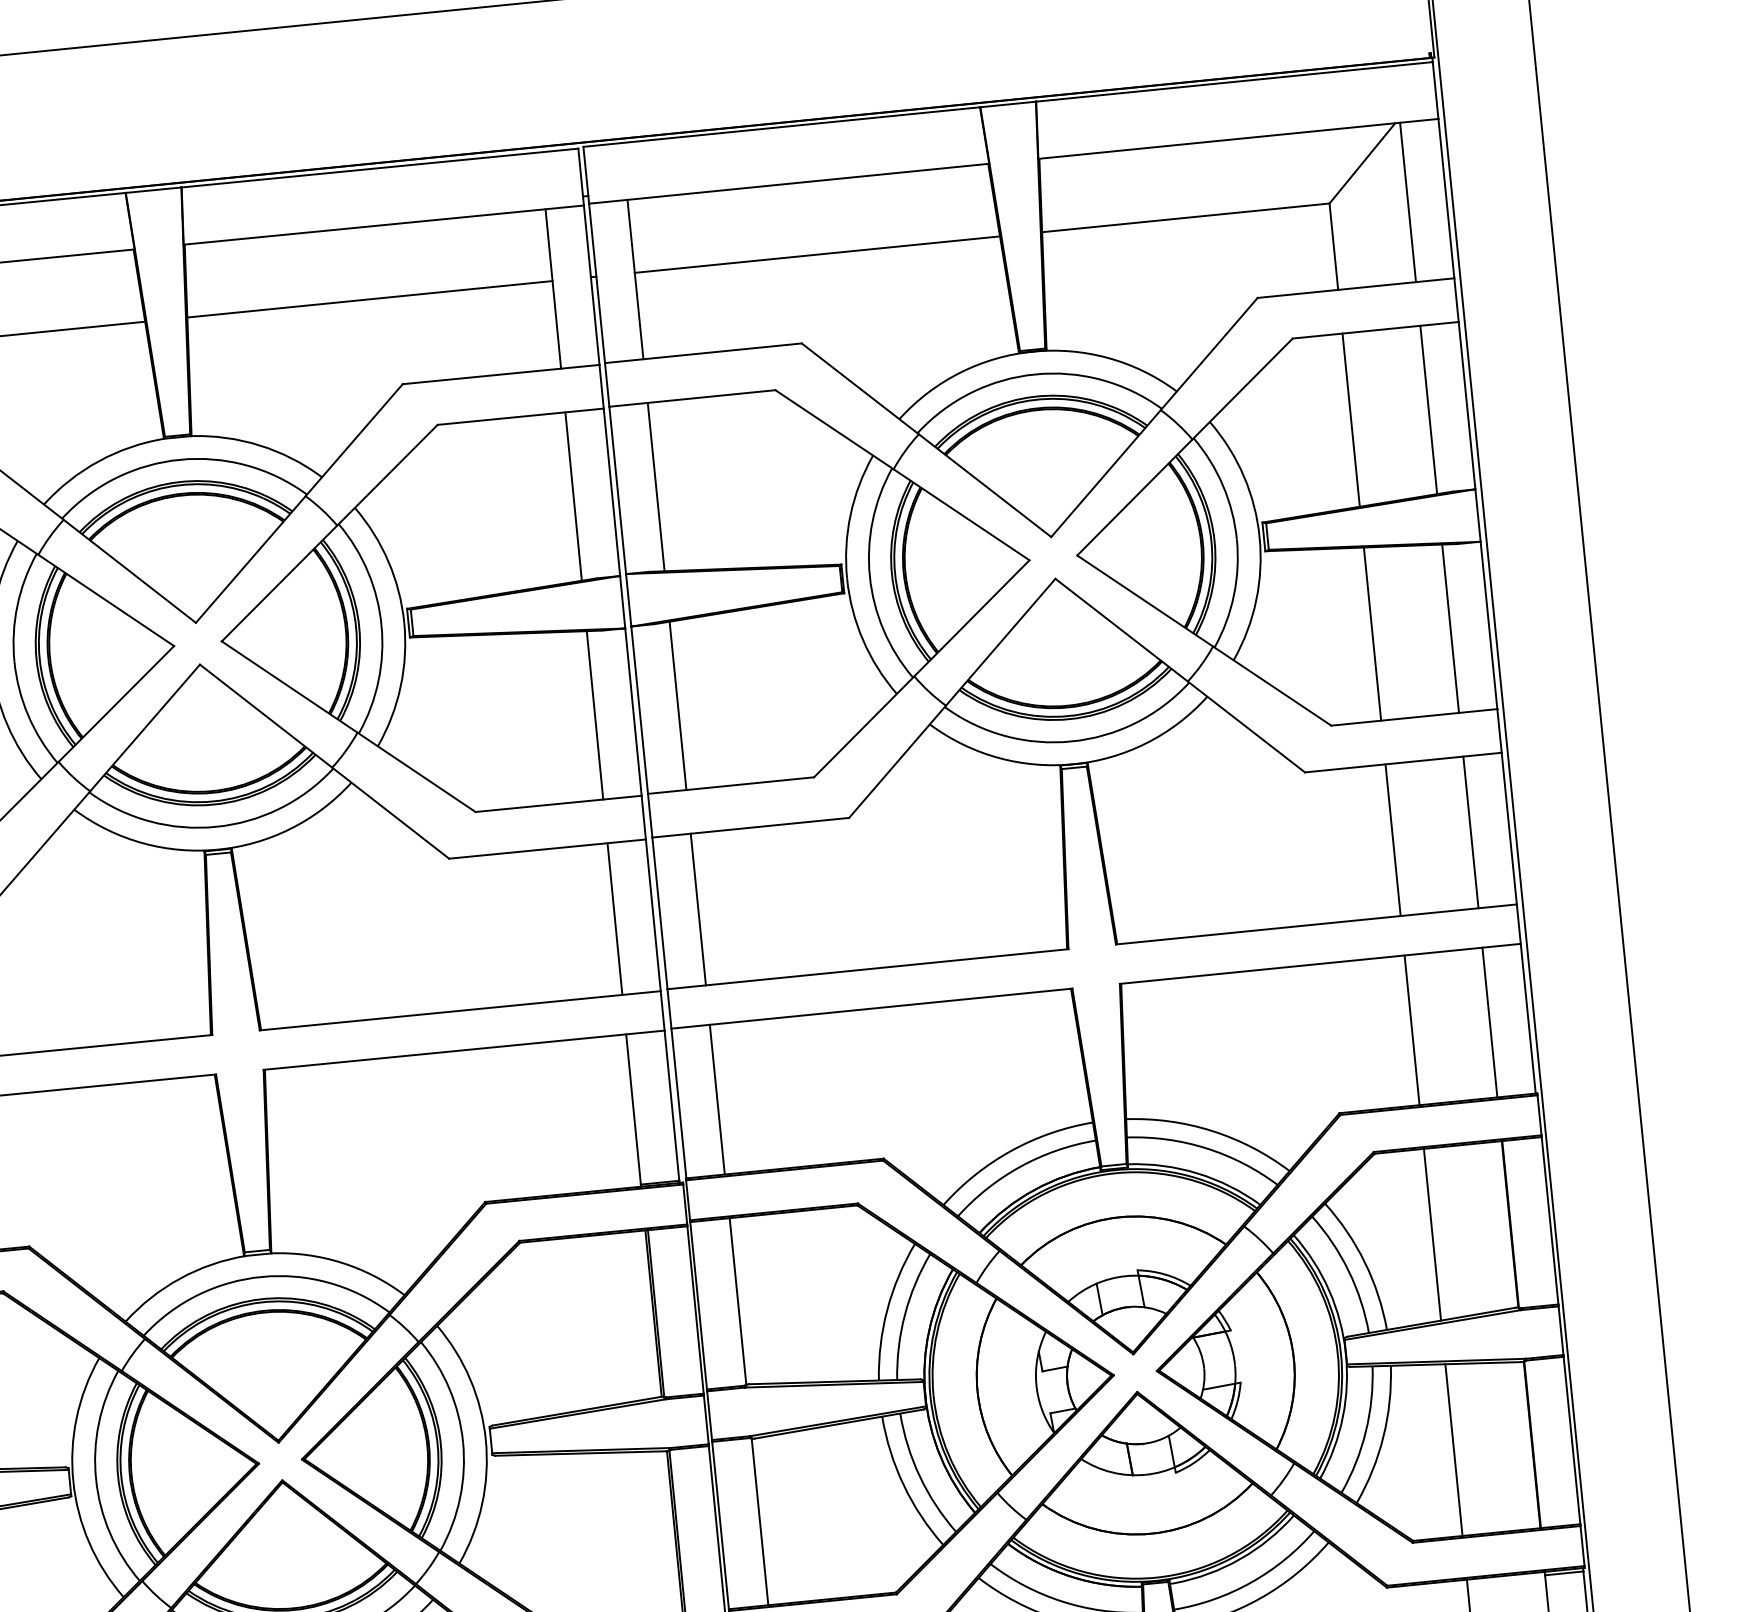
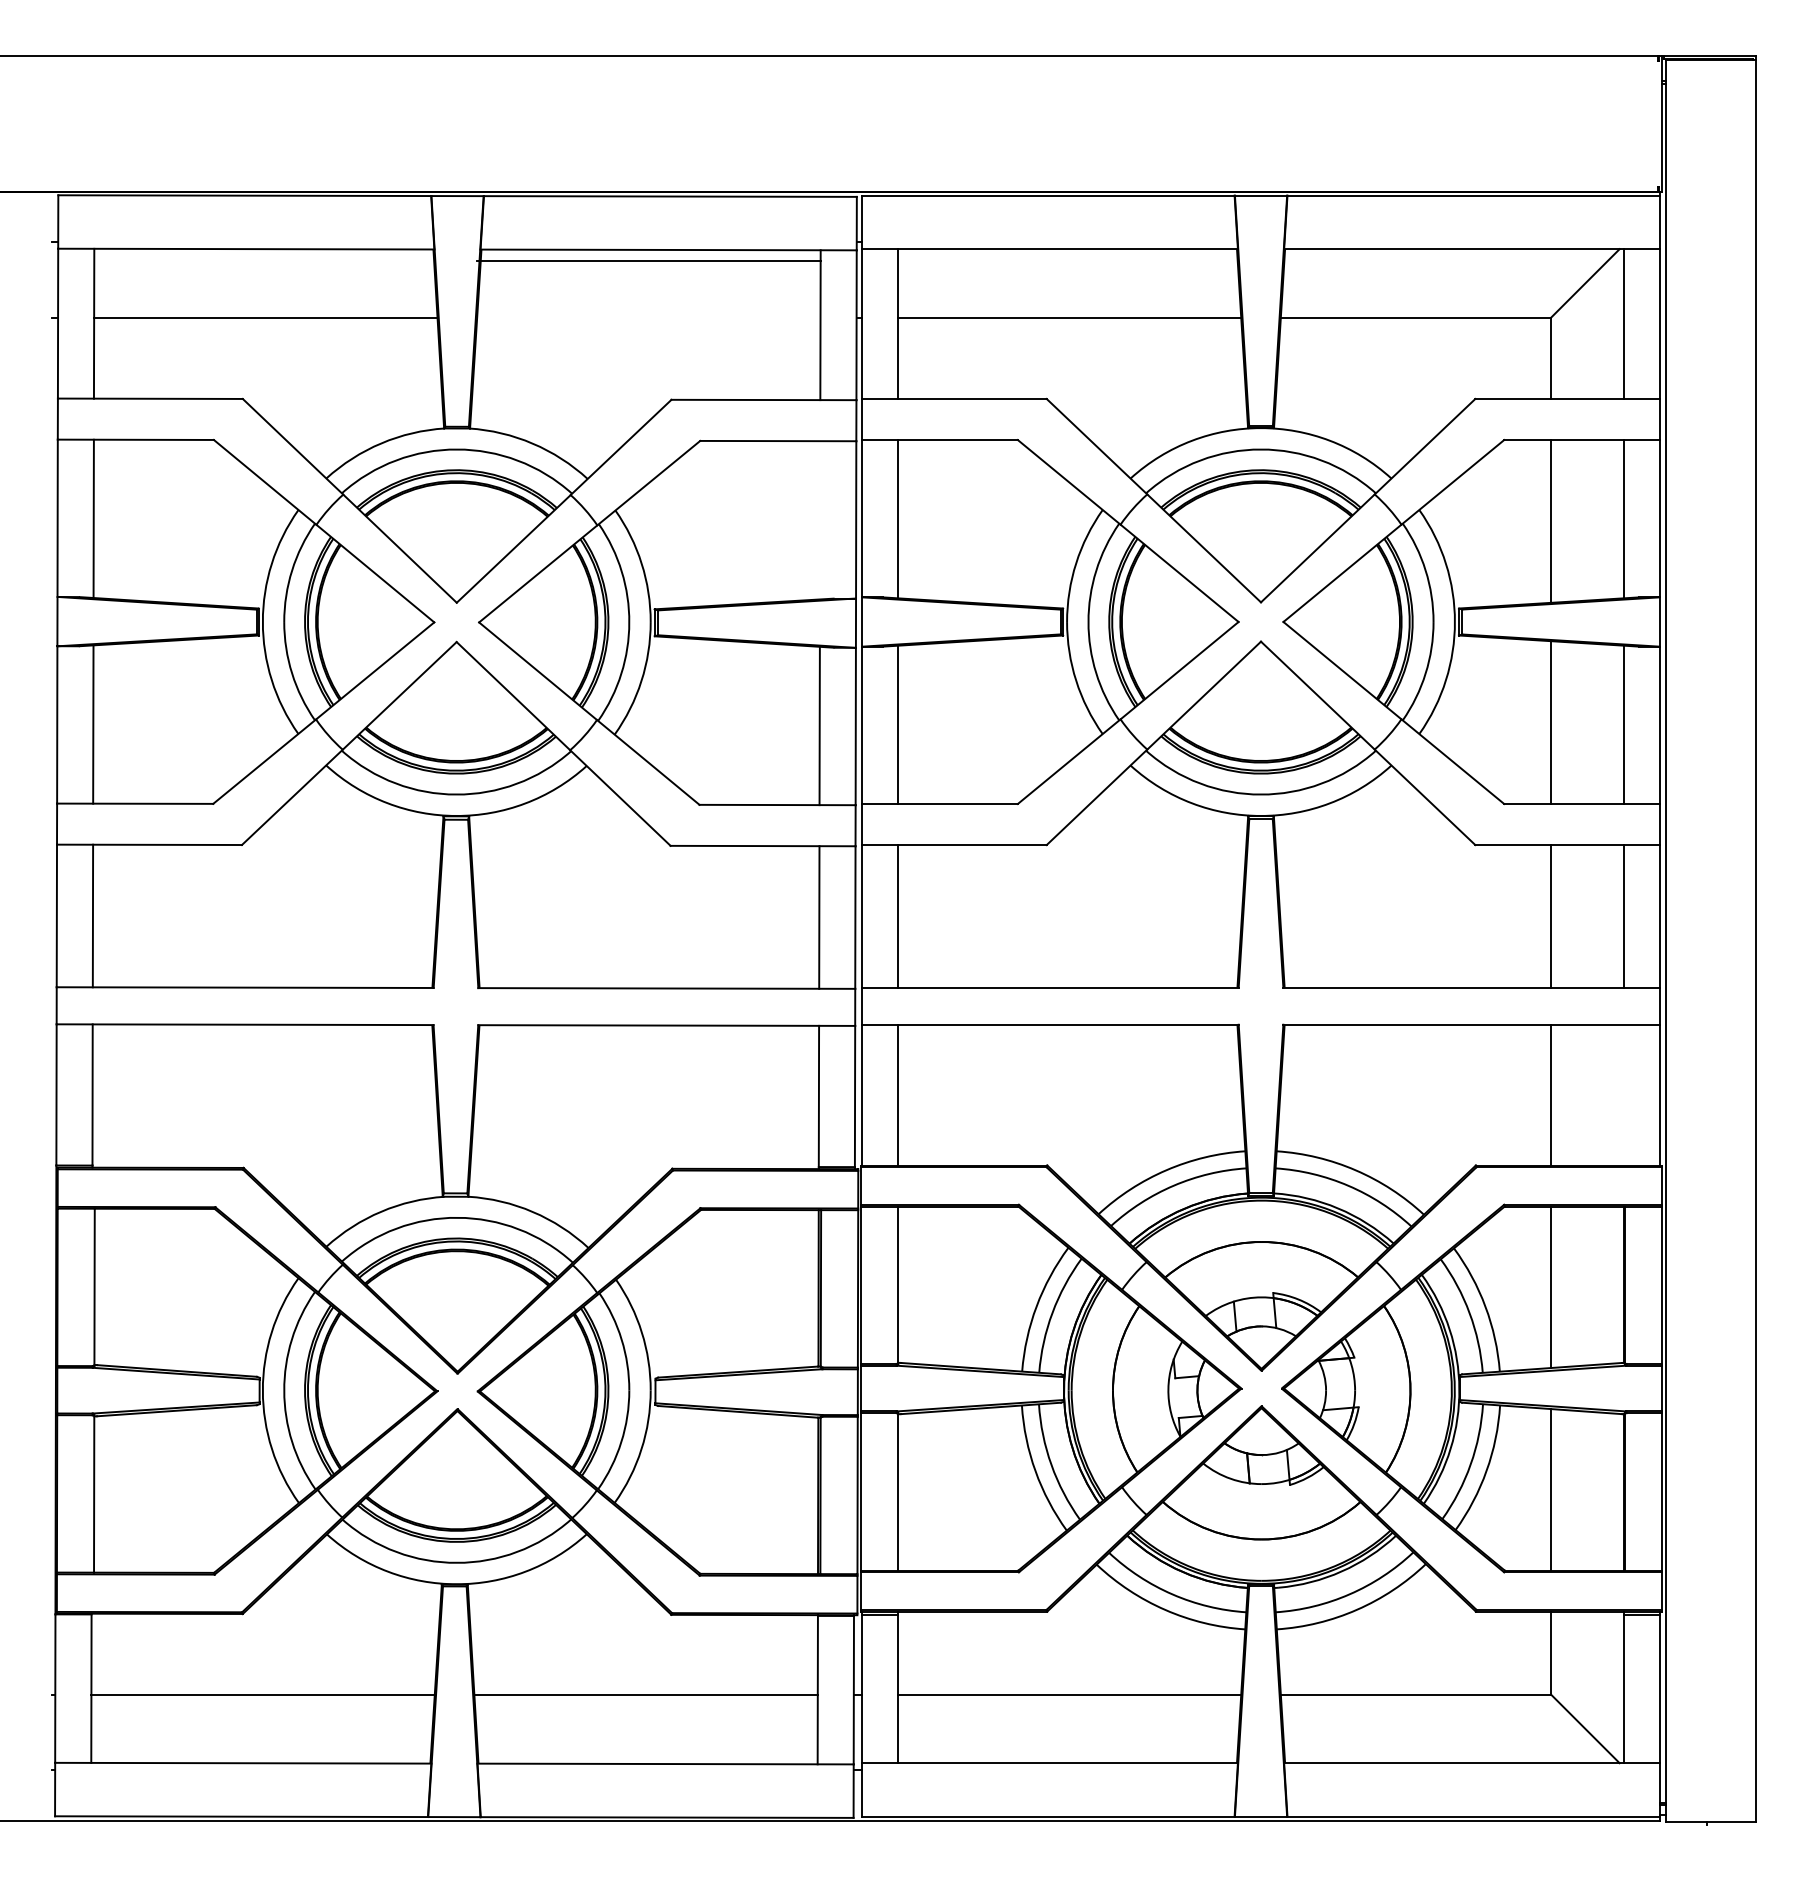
line: (369, 299) -> (648, 260), moved
line: (572, 496) -> (819, 520), removed
line: (1490, 1021) -> (1624, 1094), removed

